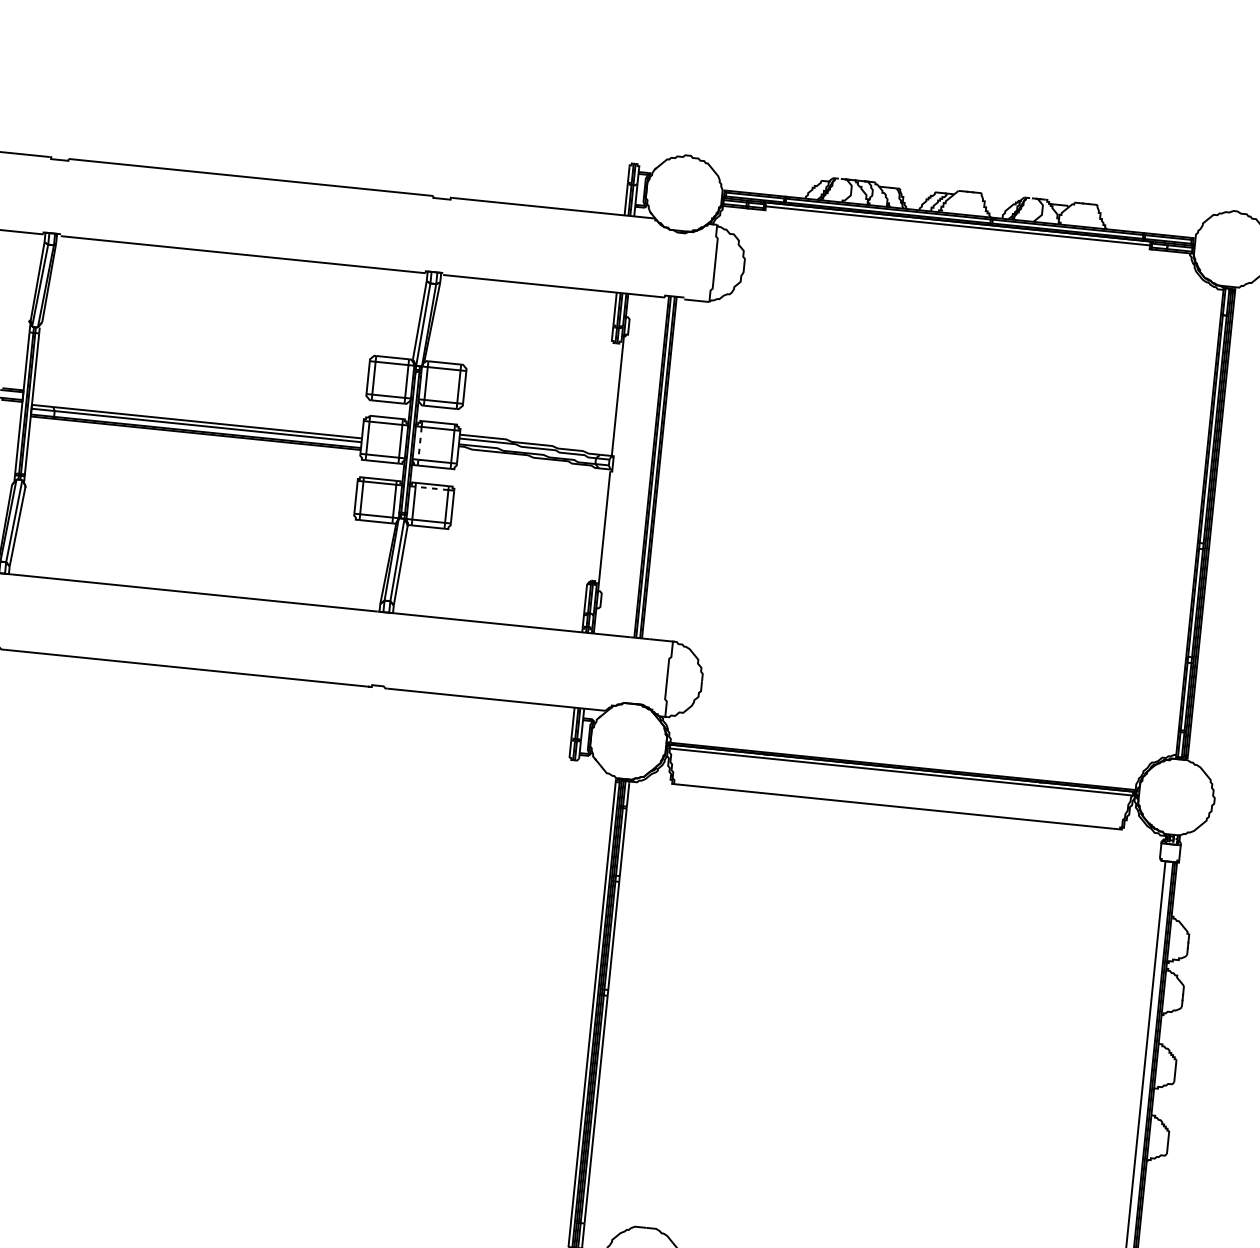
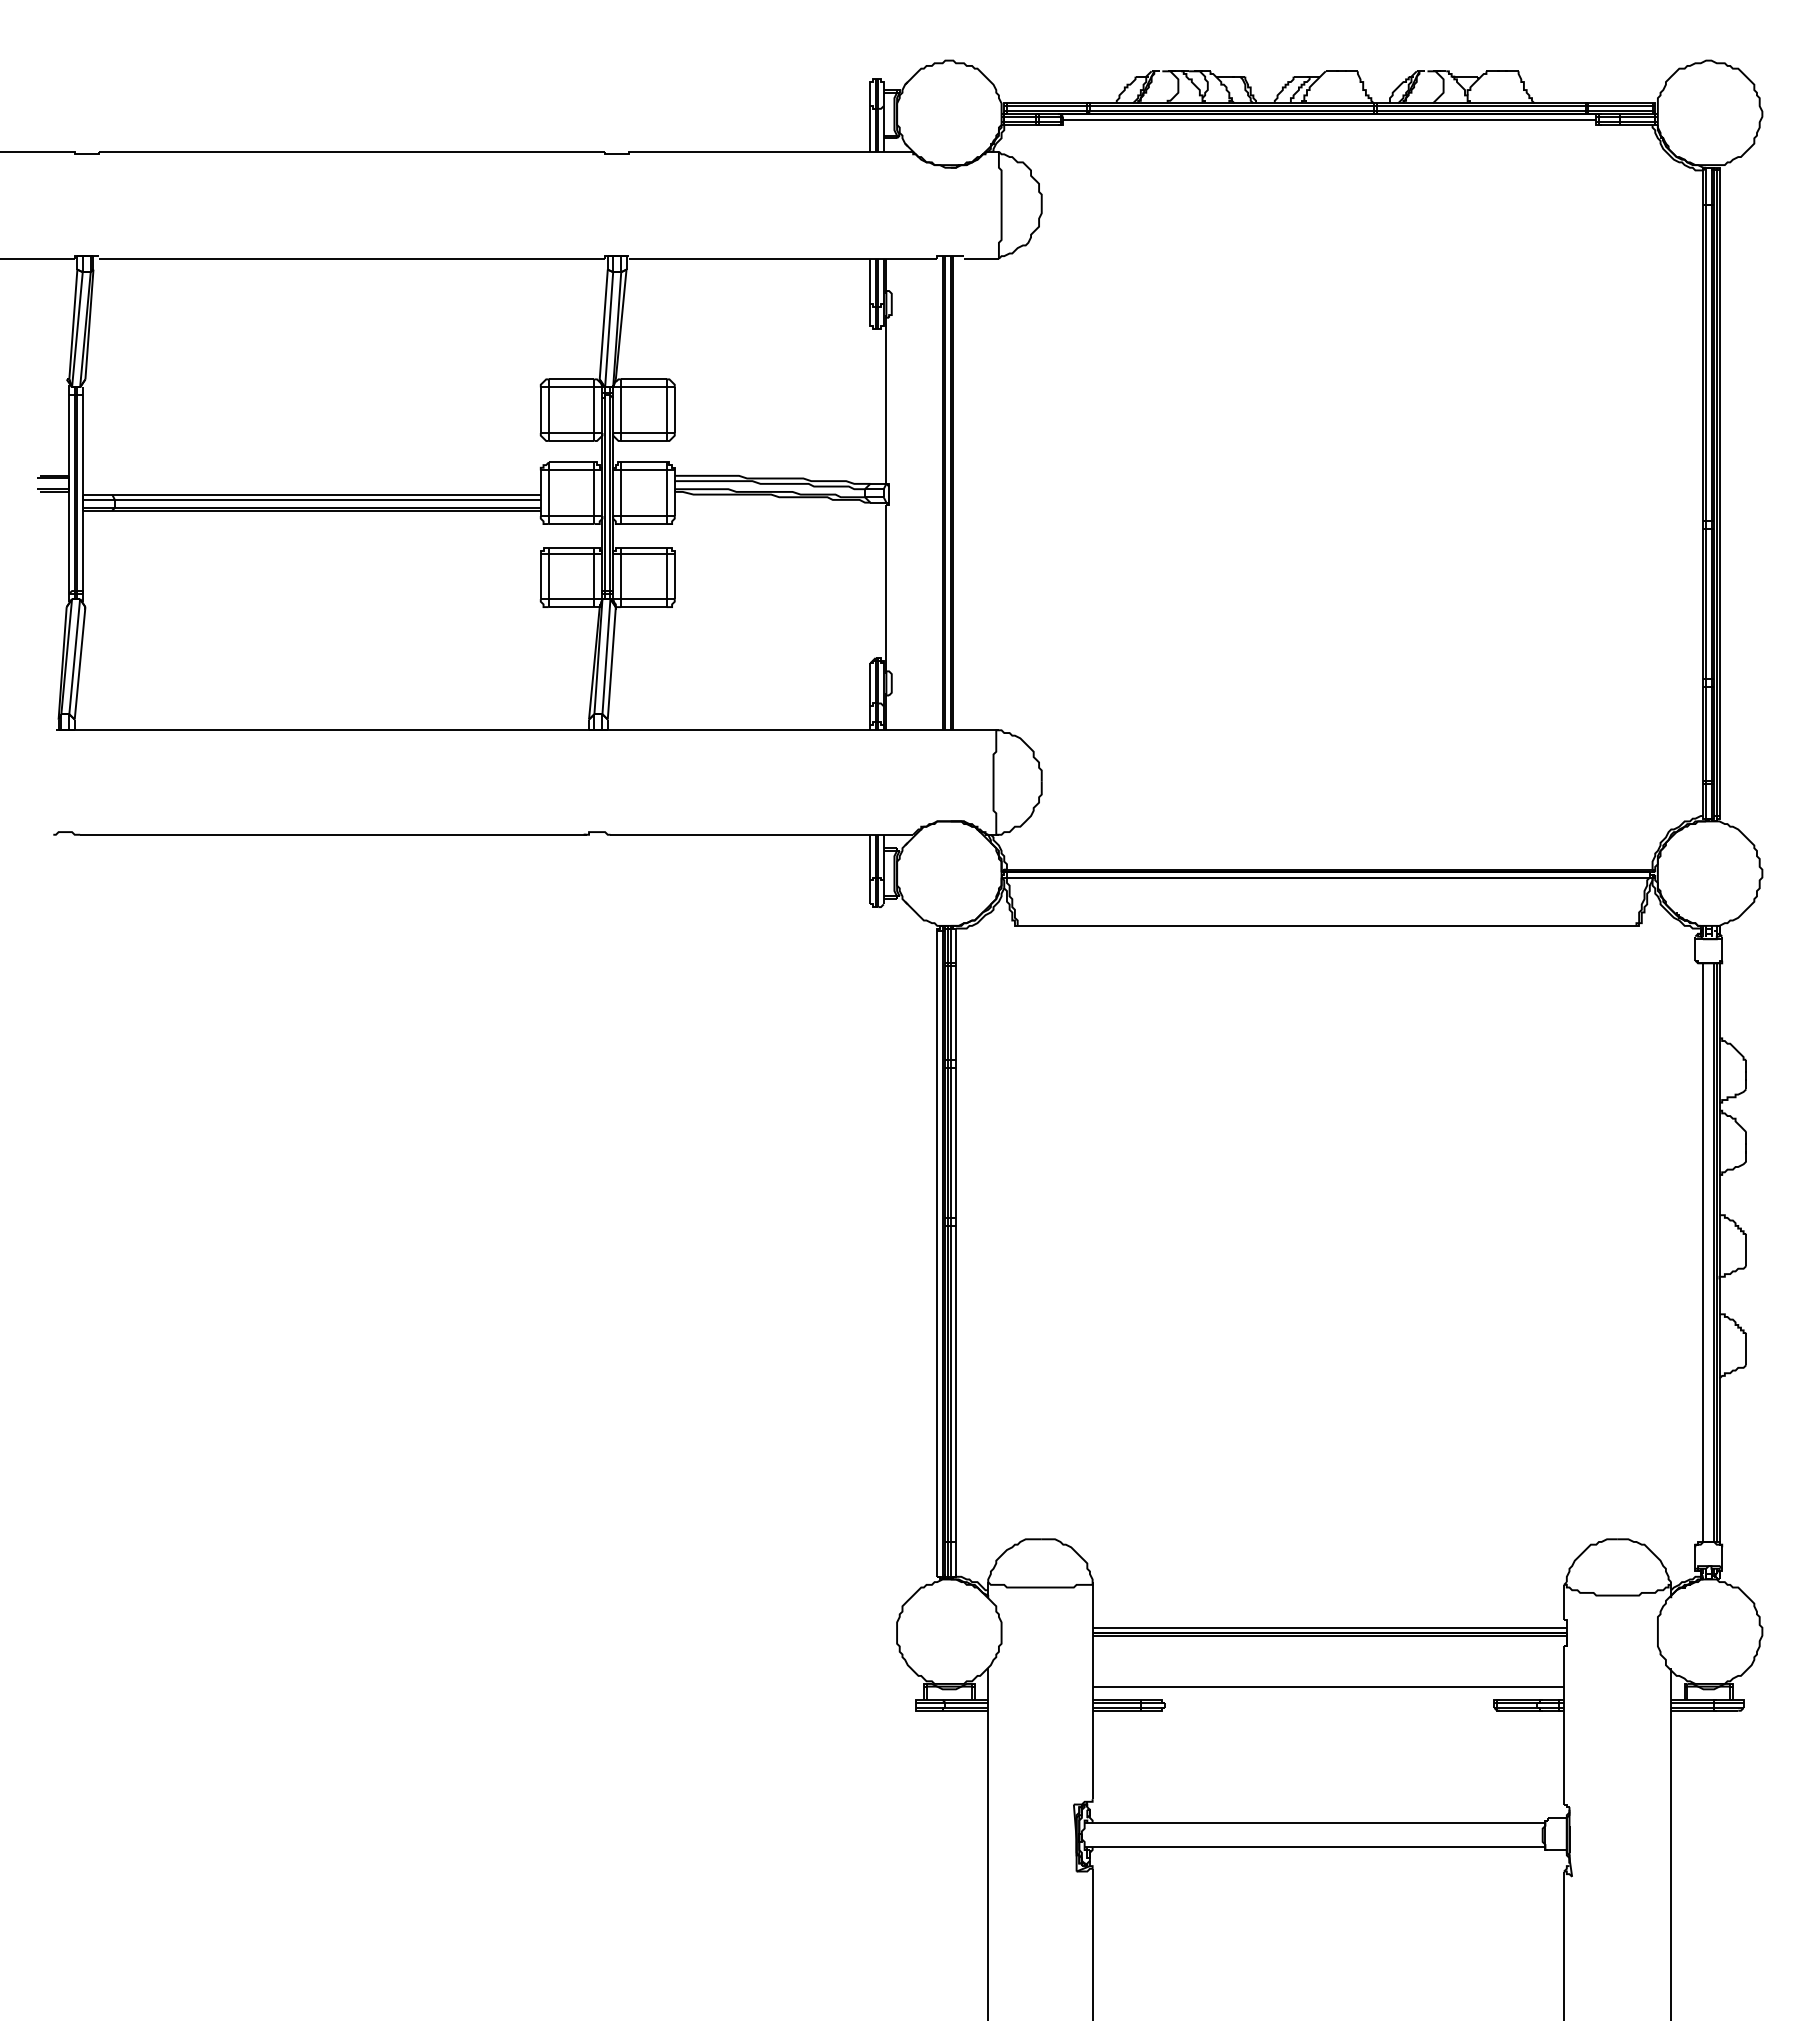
line: (420, 443) -> (621, 493), dashed -> solid
line: (431, 488) -> (643, 553), dashed -> solid

